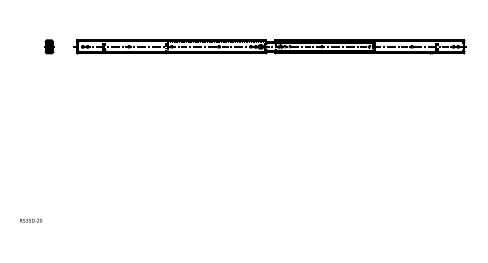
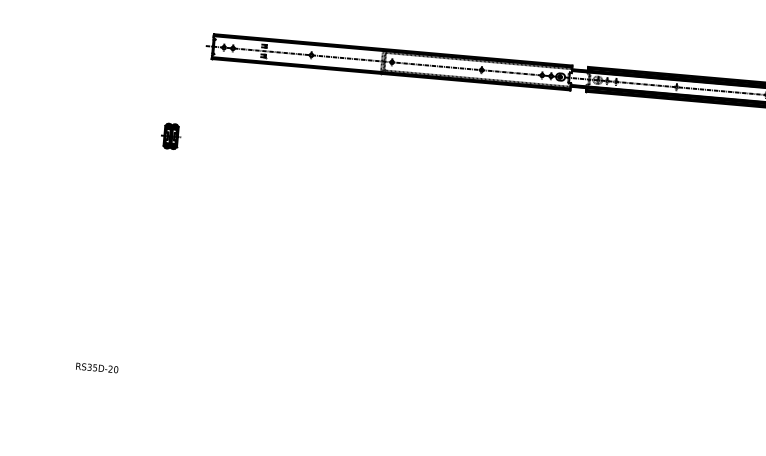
part: (49, 46) -> (171, 135), moved

